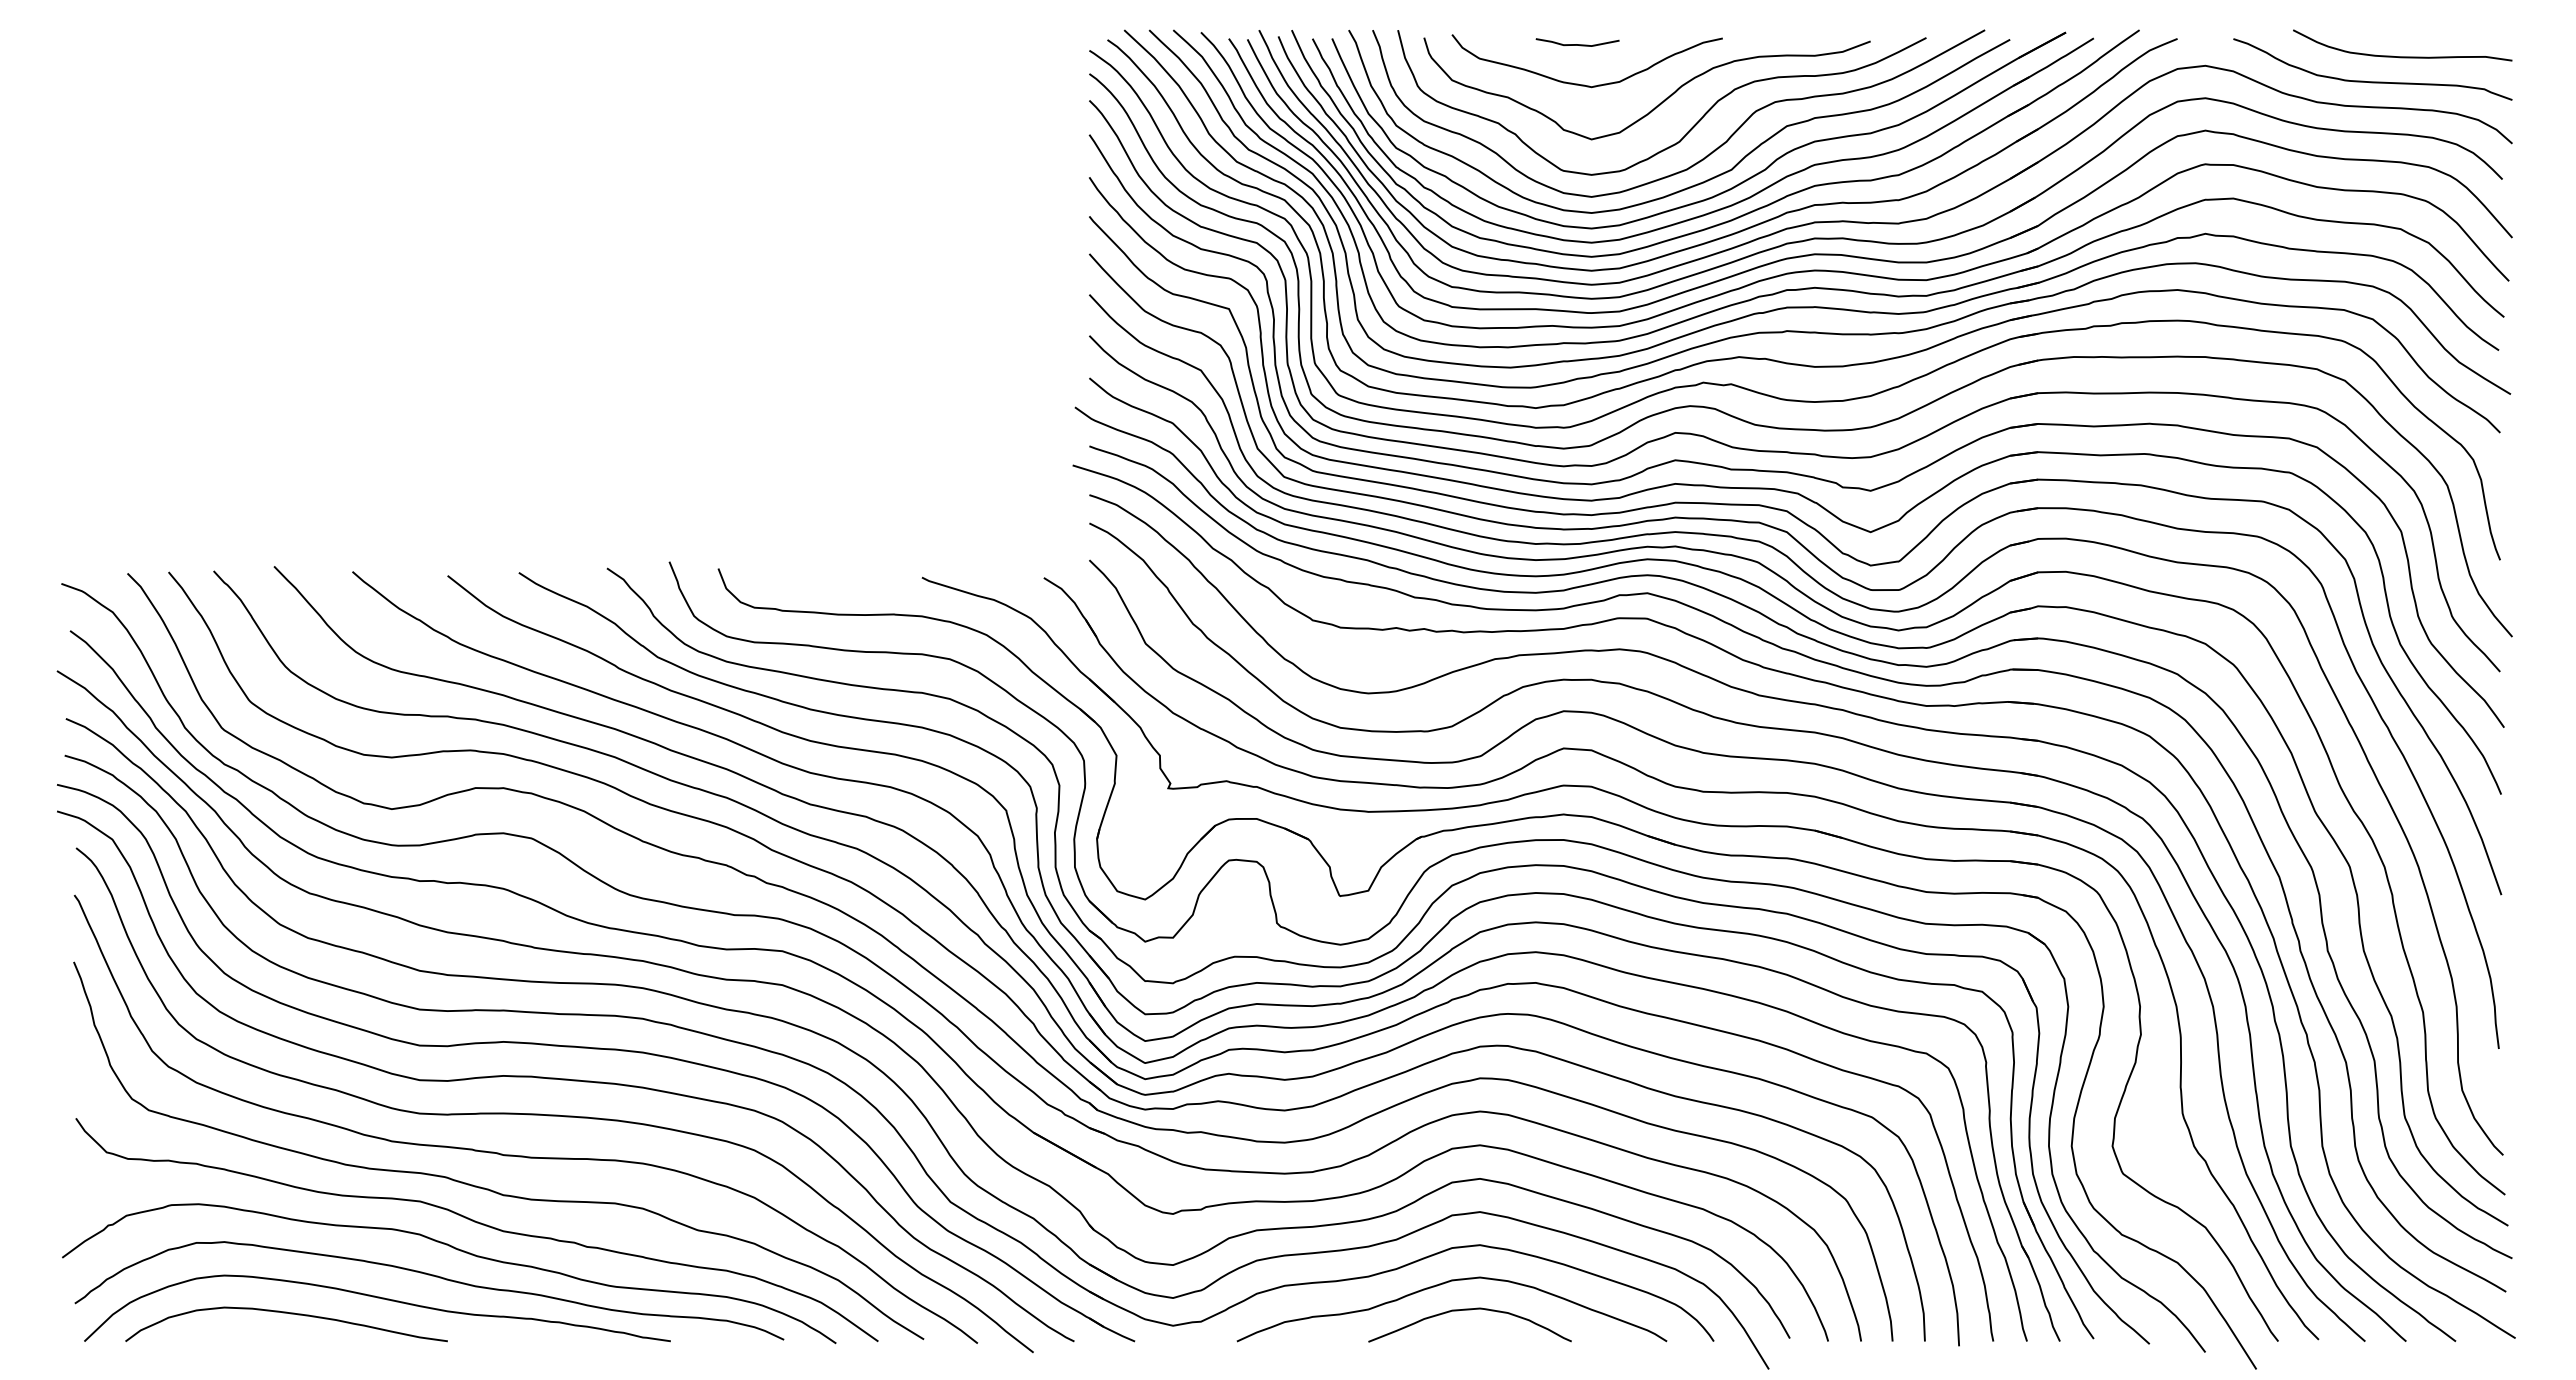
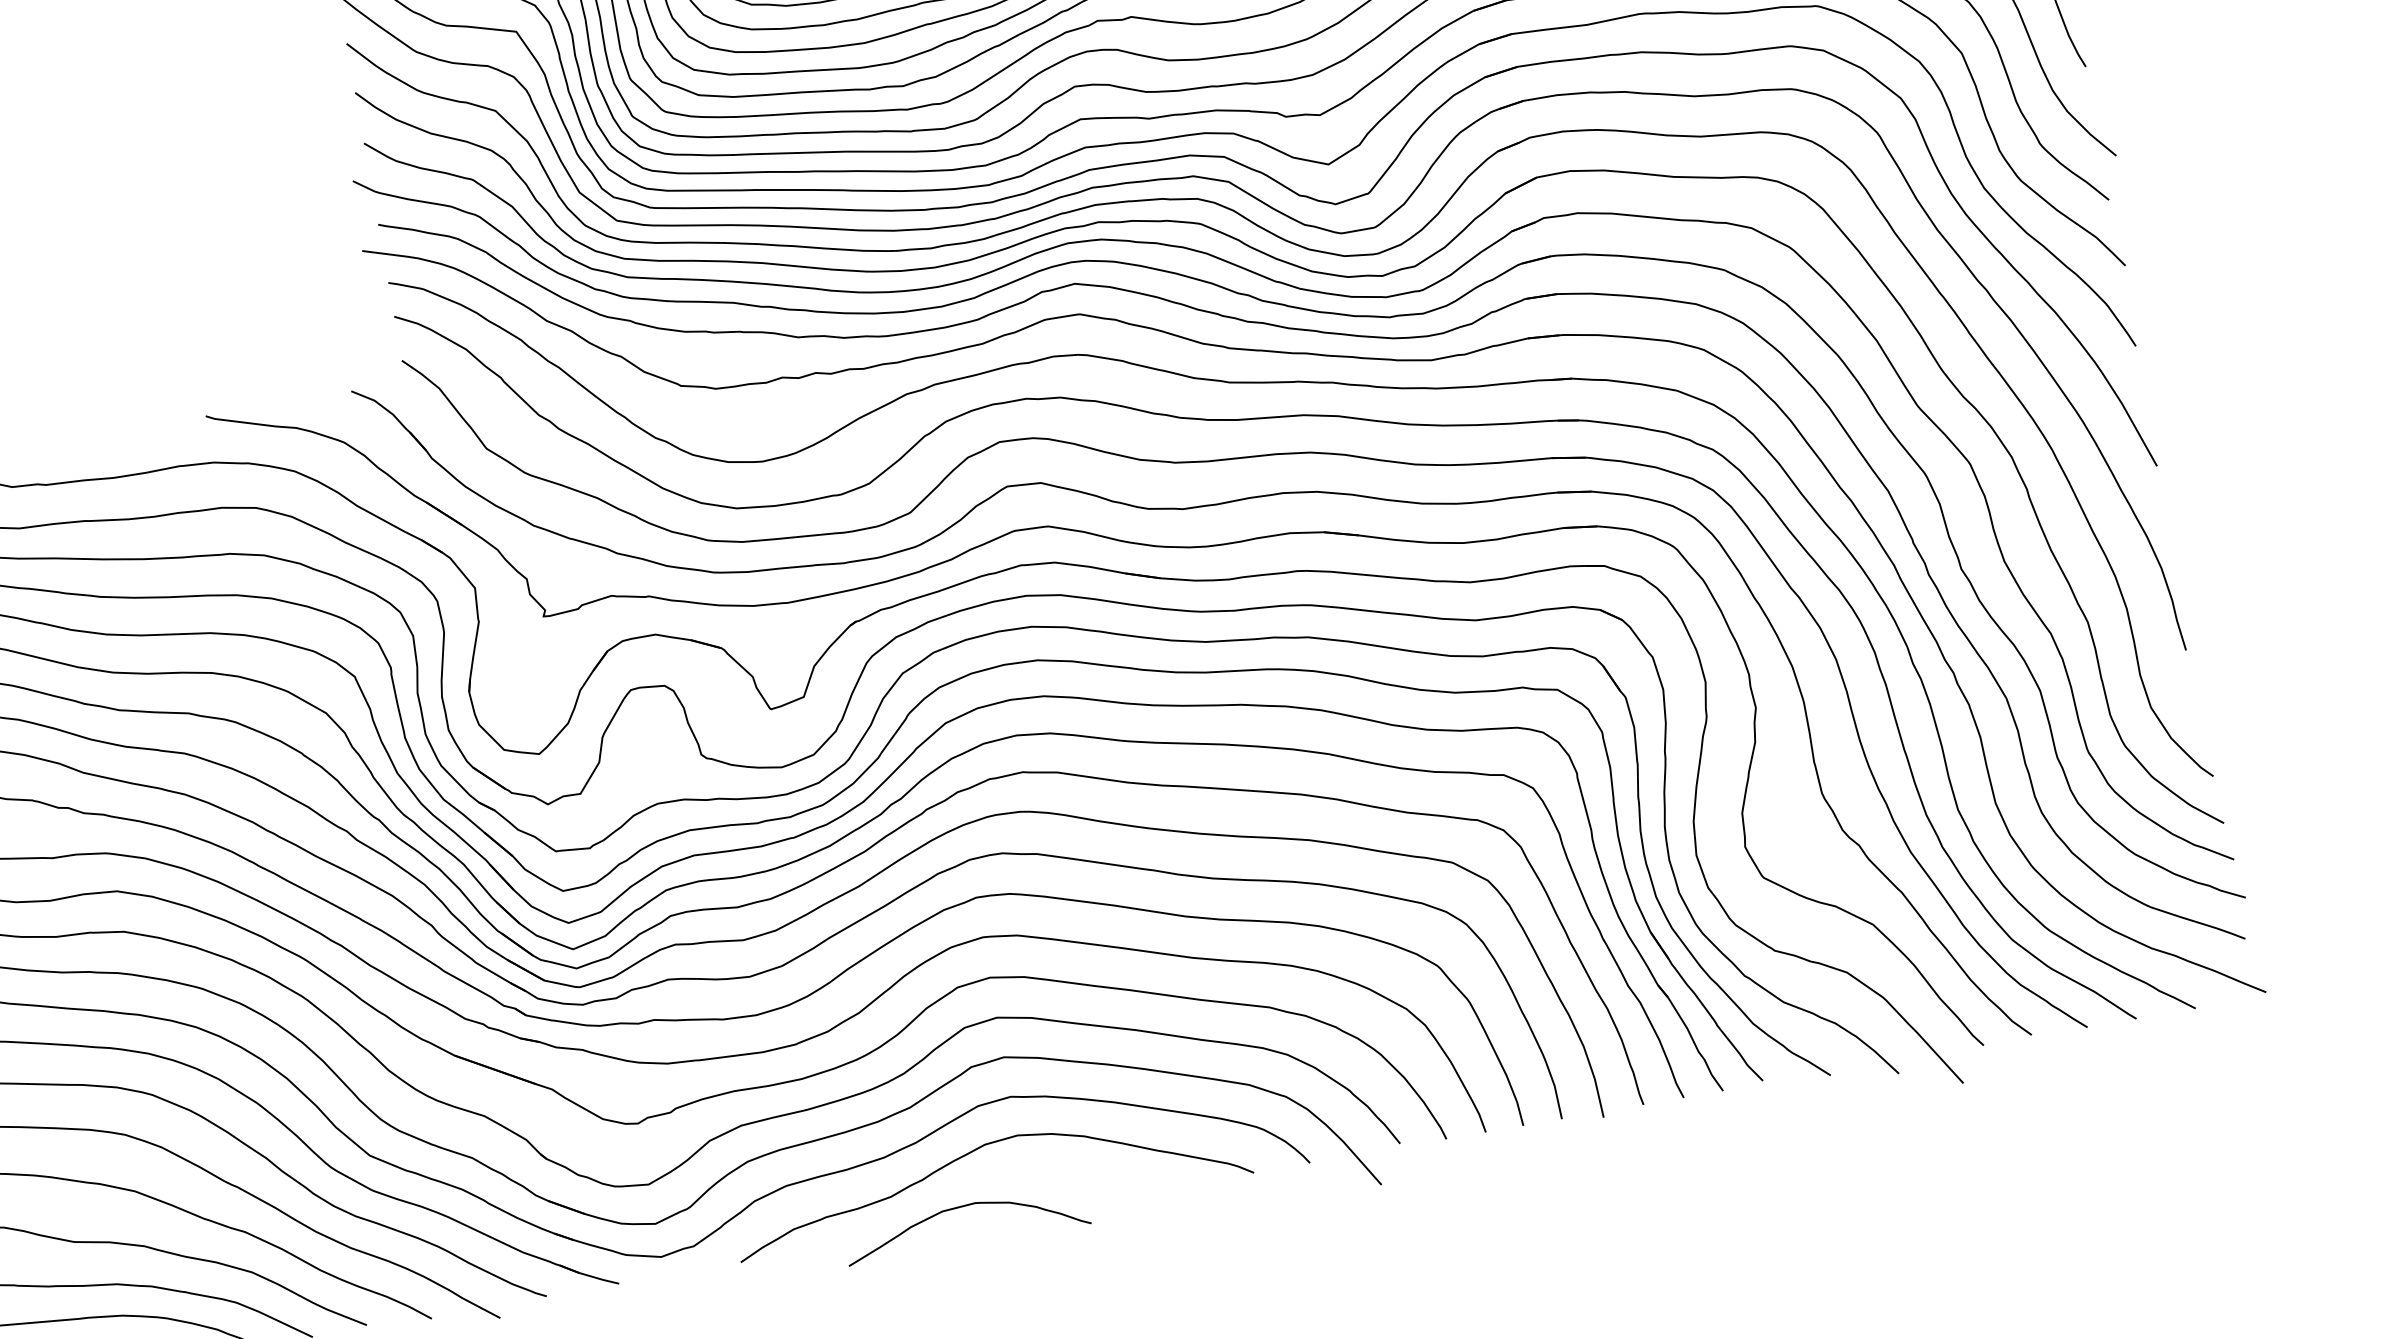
curve: (1469, 1310) -> (963, 1207), moved

